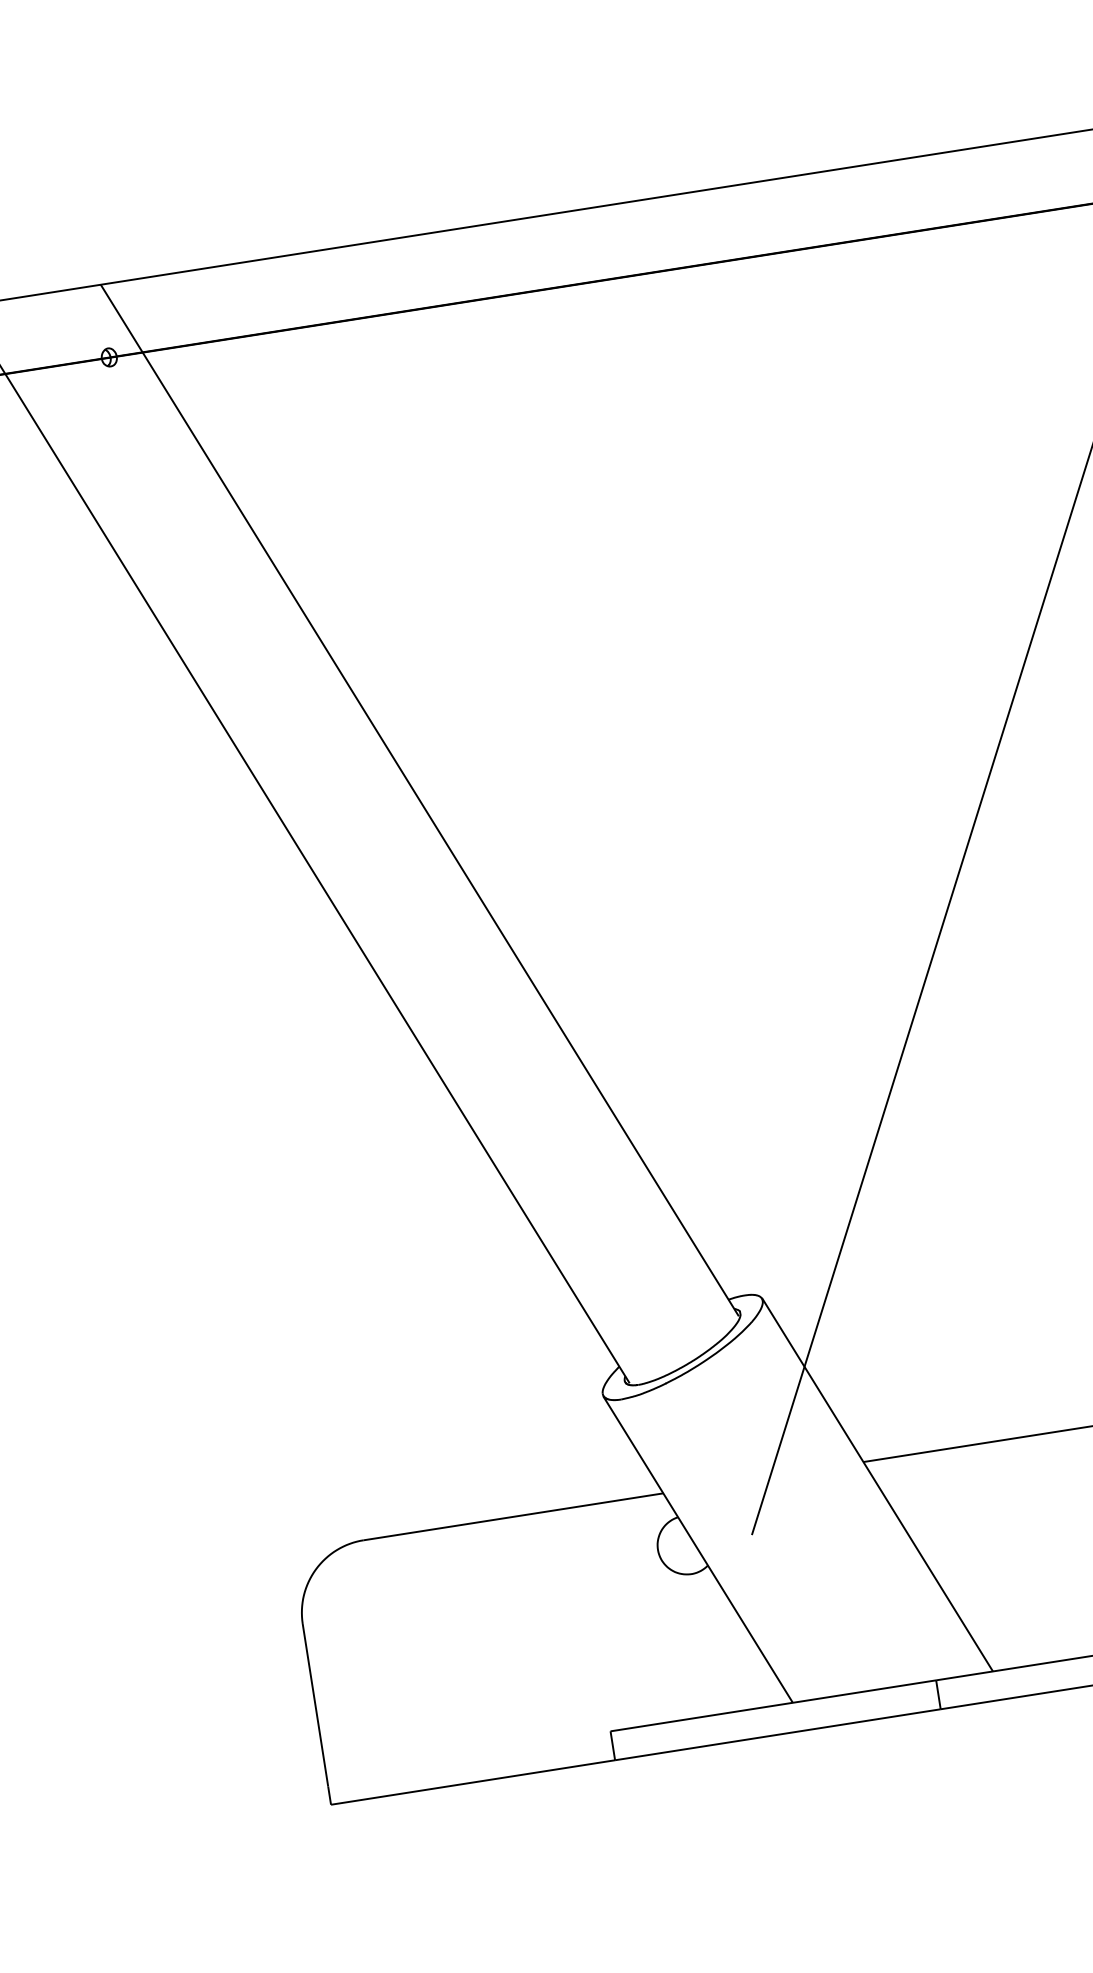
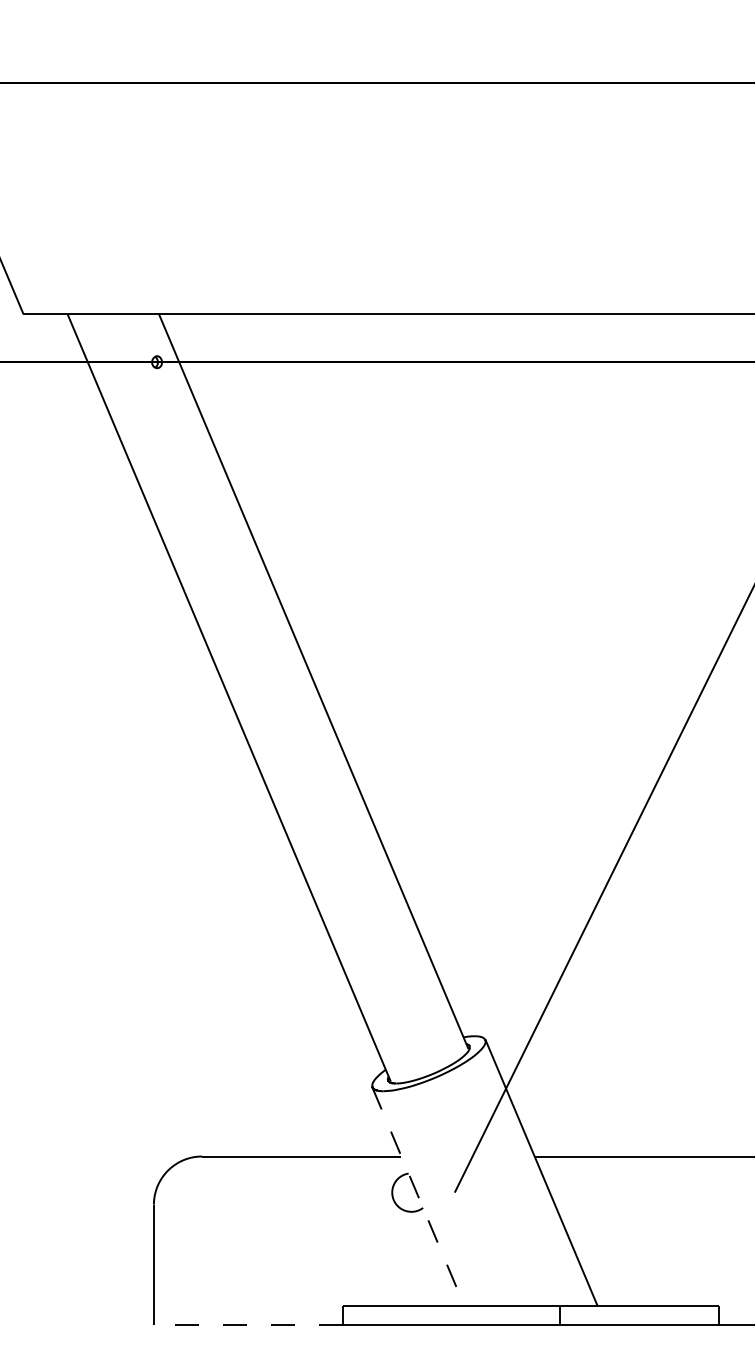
line: (698, 1549) -> (418, 1196), solid -> dashed
line: (473, 1783) -> (248, 1325), solid -> dashed

